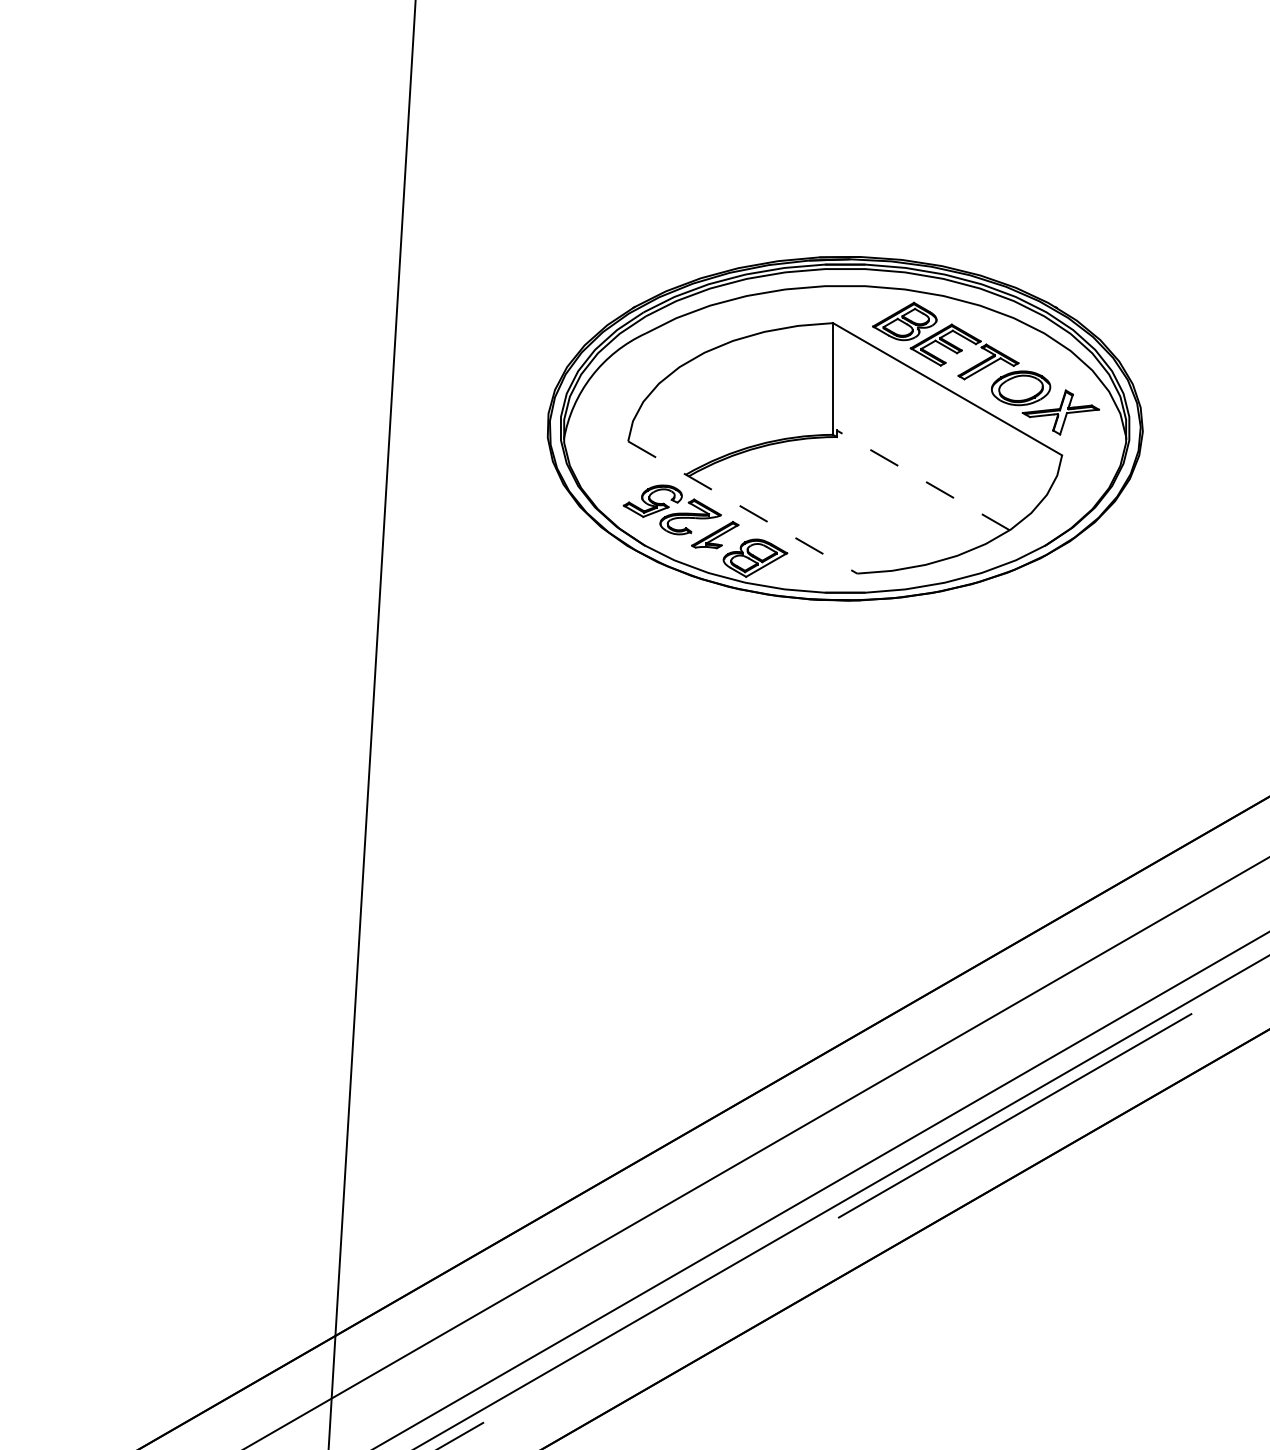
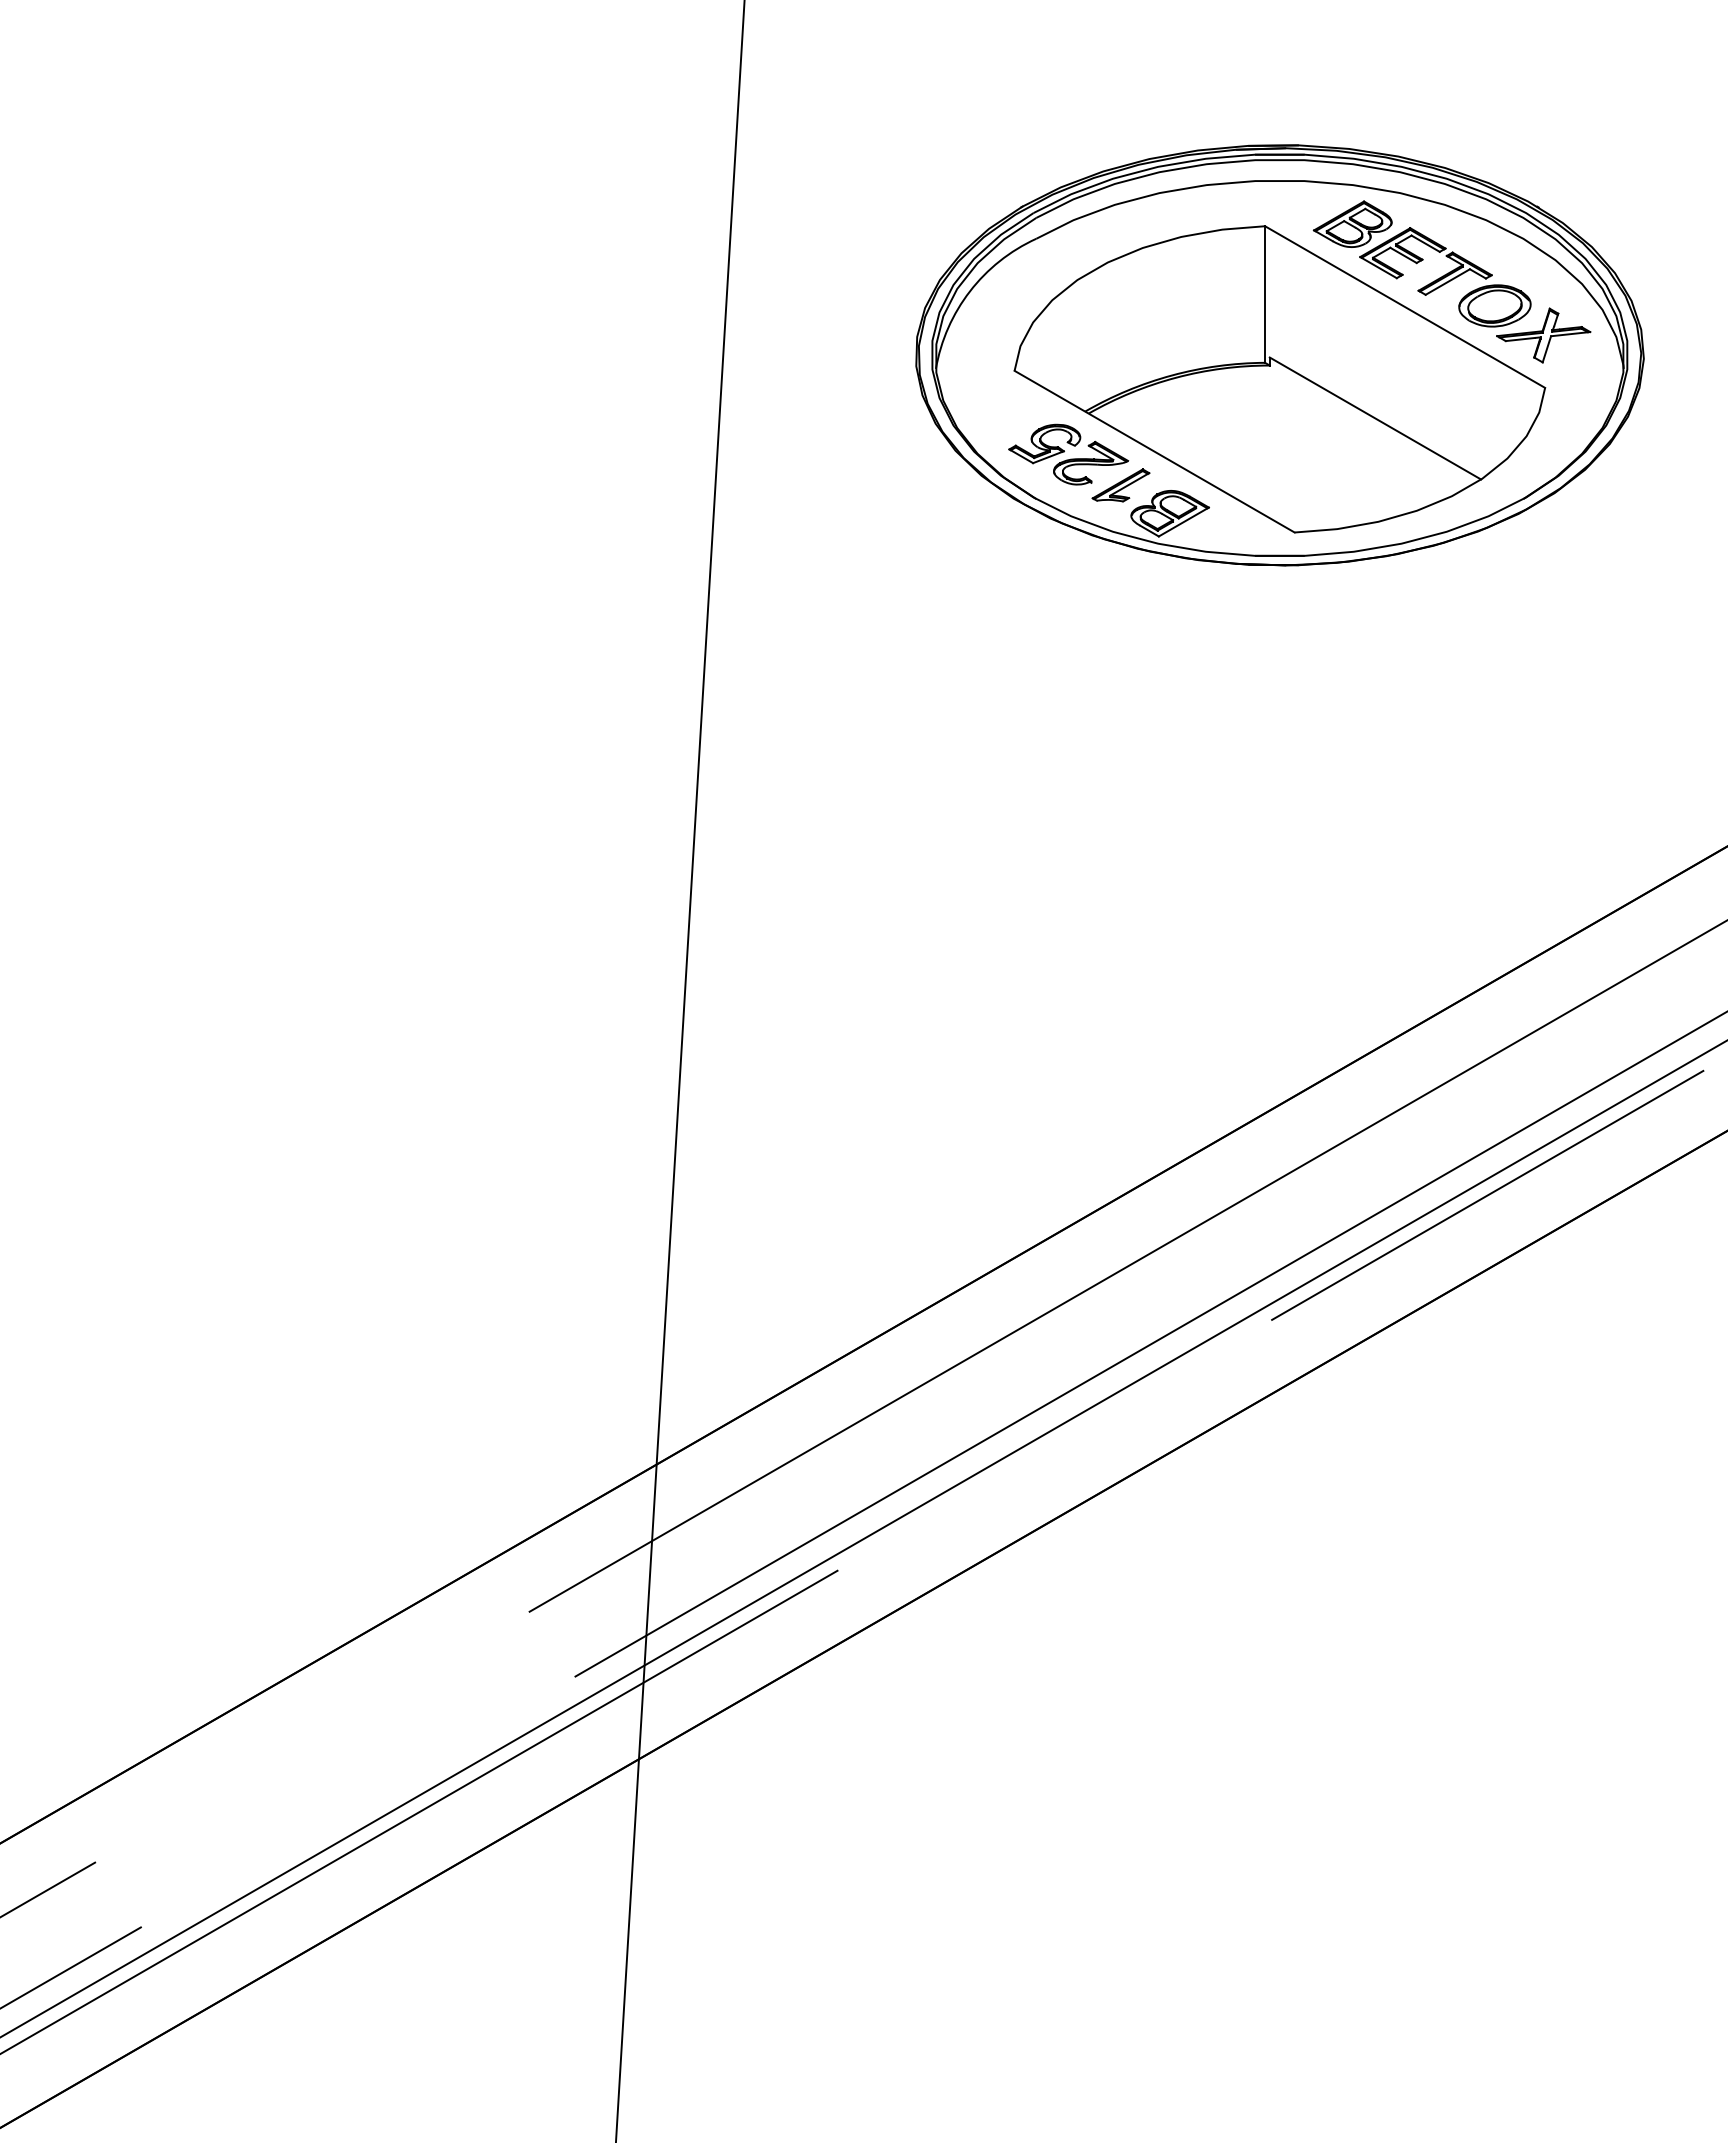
line: (923, 480) -> (1375, 418), dashed -> solid
line: (742, 507) -> (1154, 451), dashed -> solid

